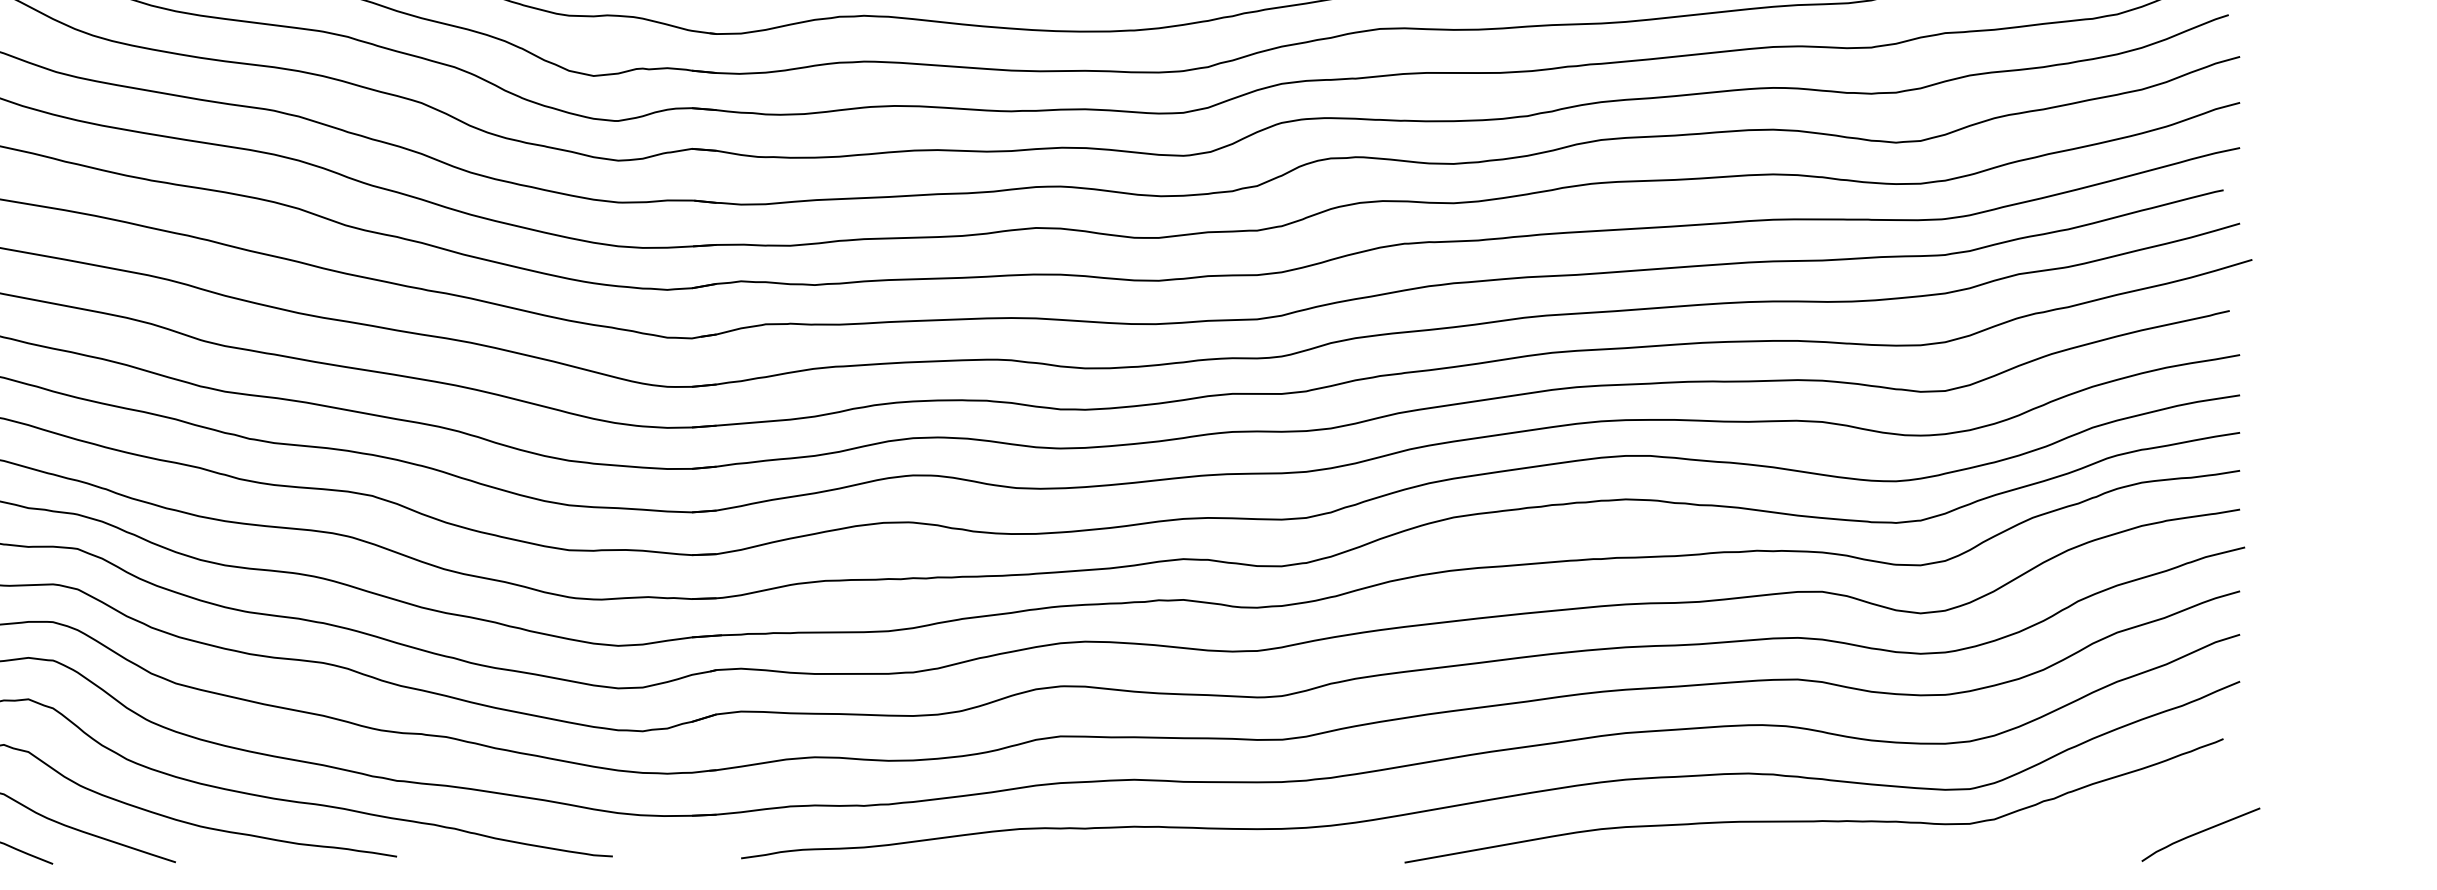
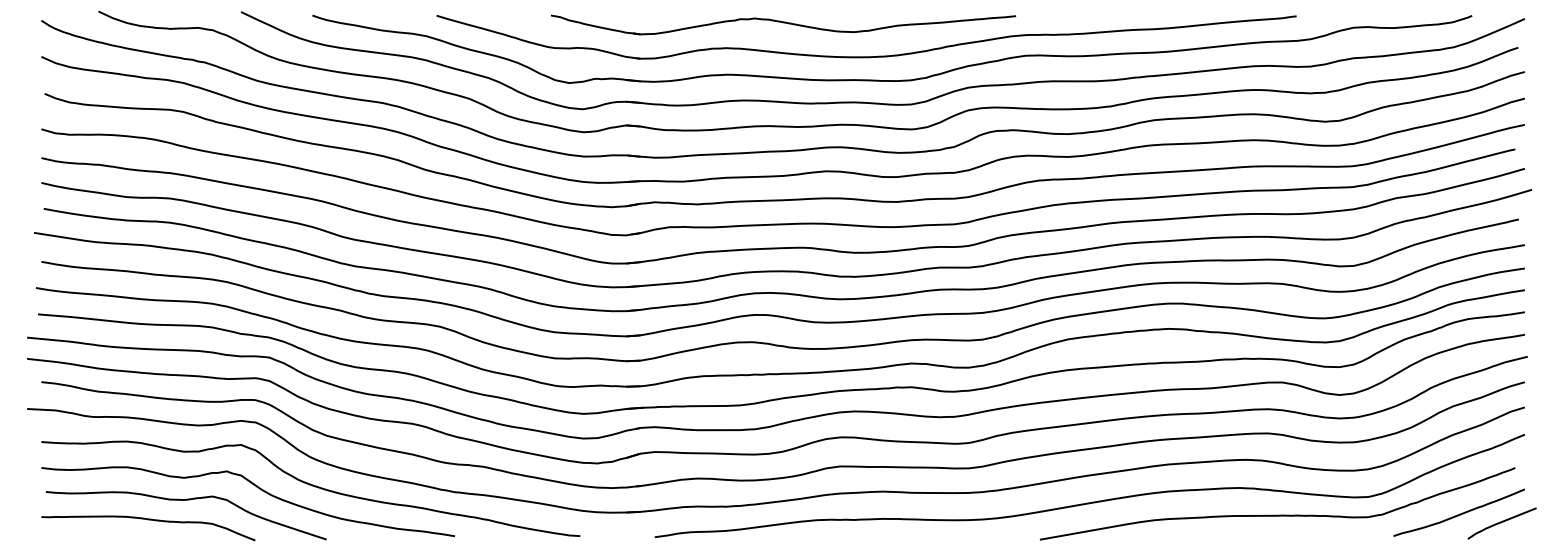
curve: (2127, 817) -> (1459, 513), added

